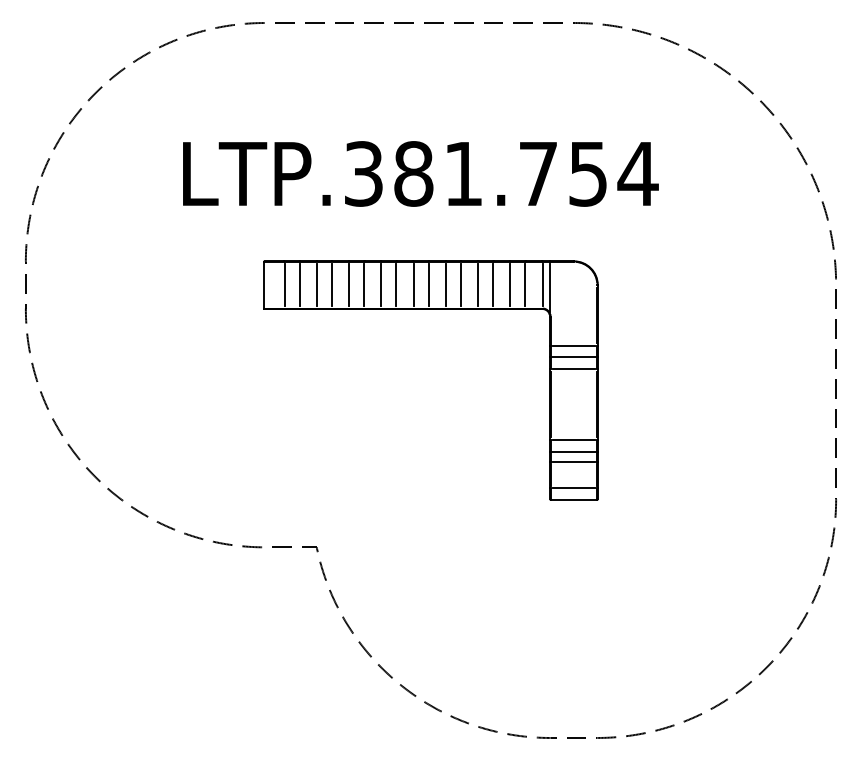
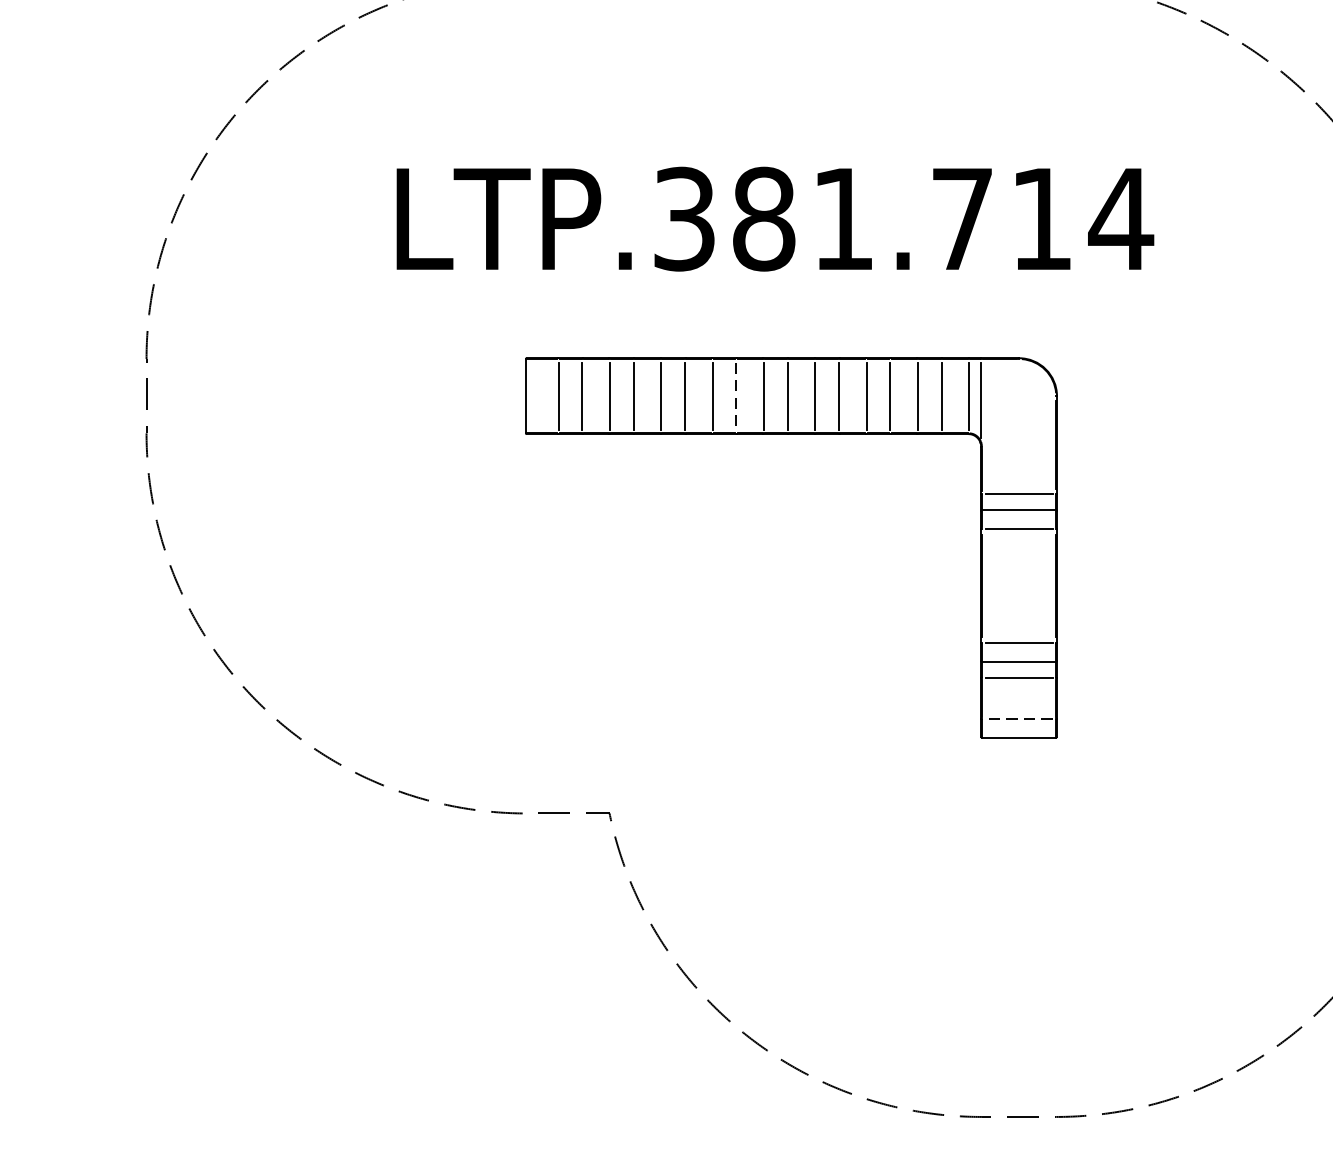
text: (587, 174) -> (1040, 220), LTP.381.754 -> LTP.381.714
line: (396, 285) -> (736, 396), solid -> dashed
line: (573, 487) -> (1018, 718), solid -> dashed

